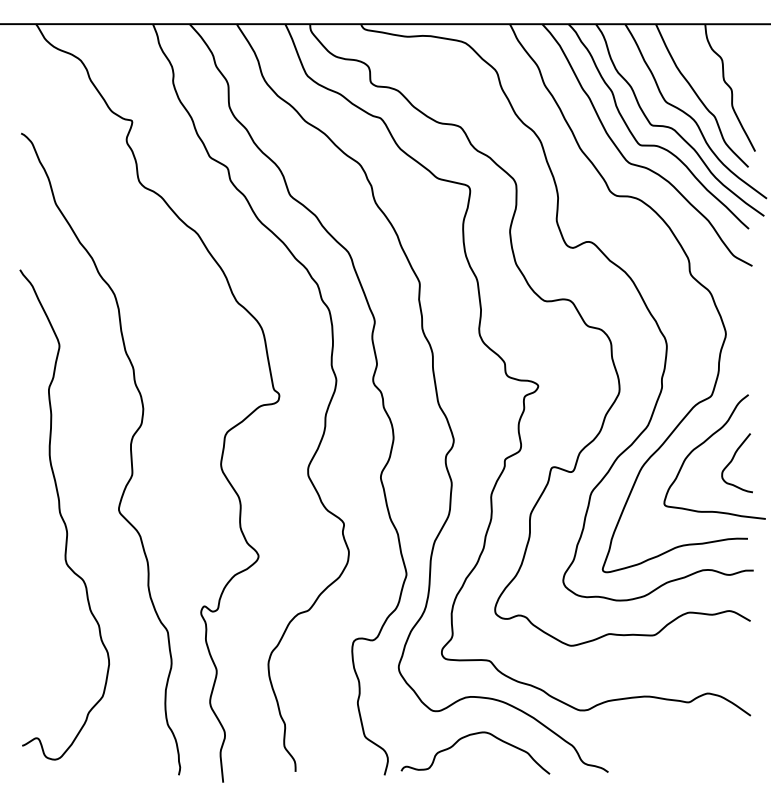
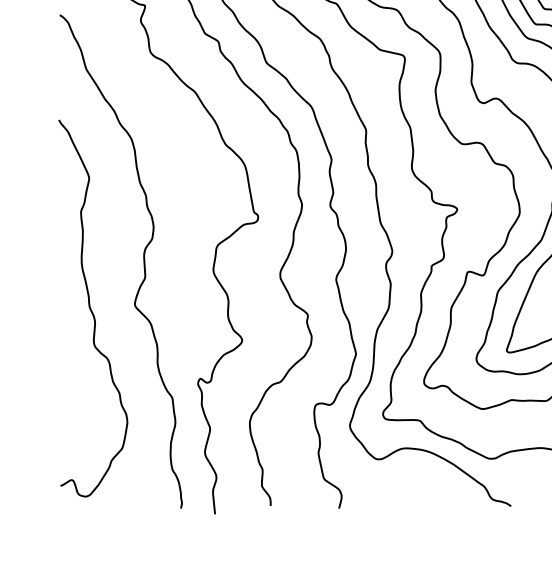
curve: (472, 735) -> (406, 478), removed

